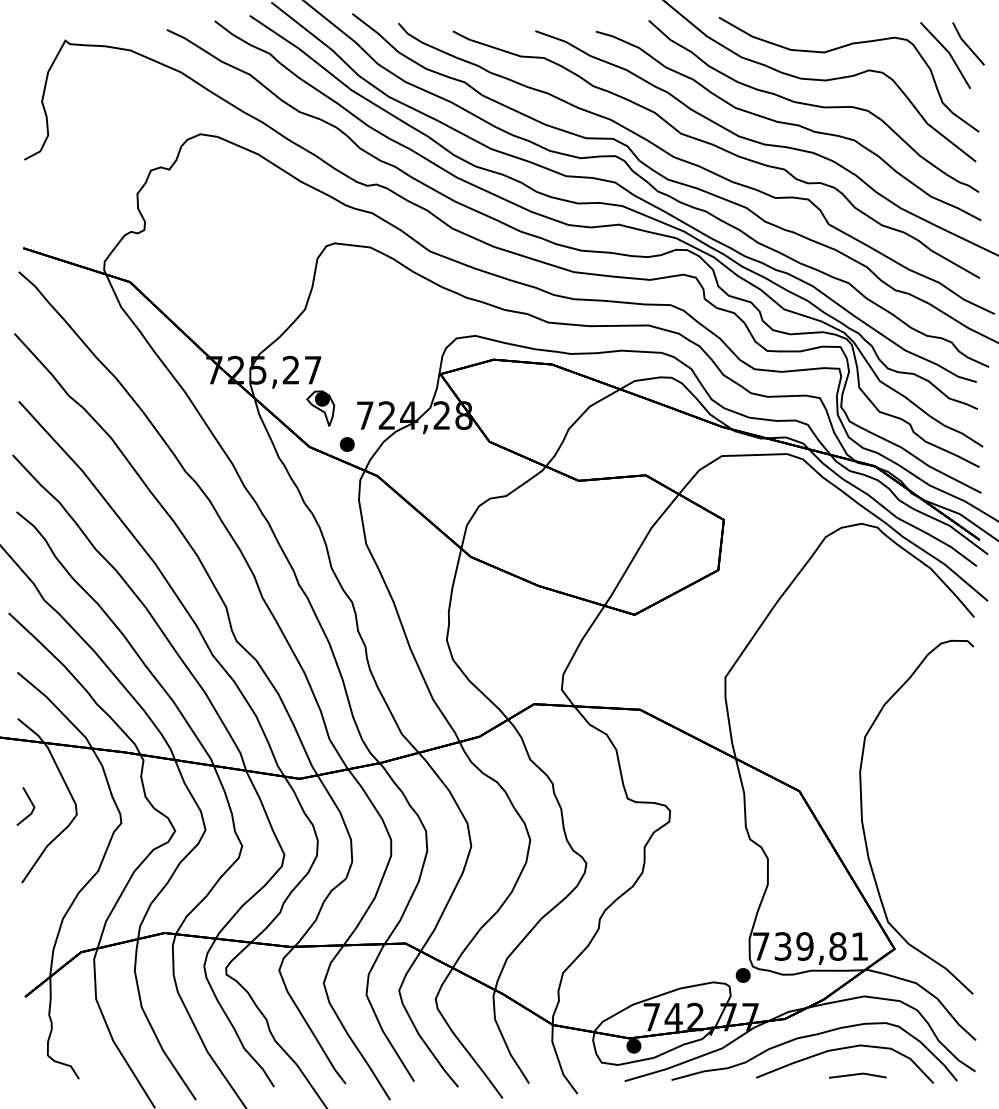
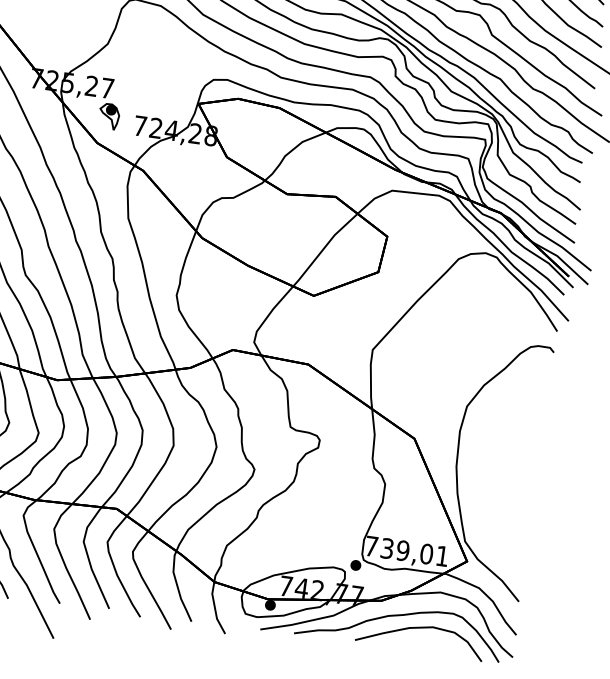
part: (346, 444) -> (124, 145), removed
text: (837, 946) -> (426, 554), 739,81 -> 739,01
line: (857, 1075) -> (427, 648), removed

